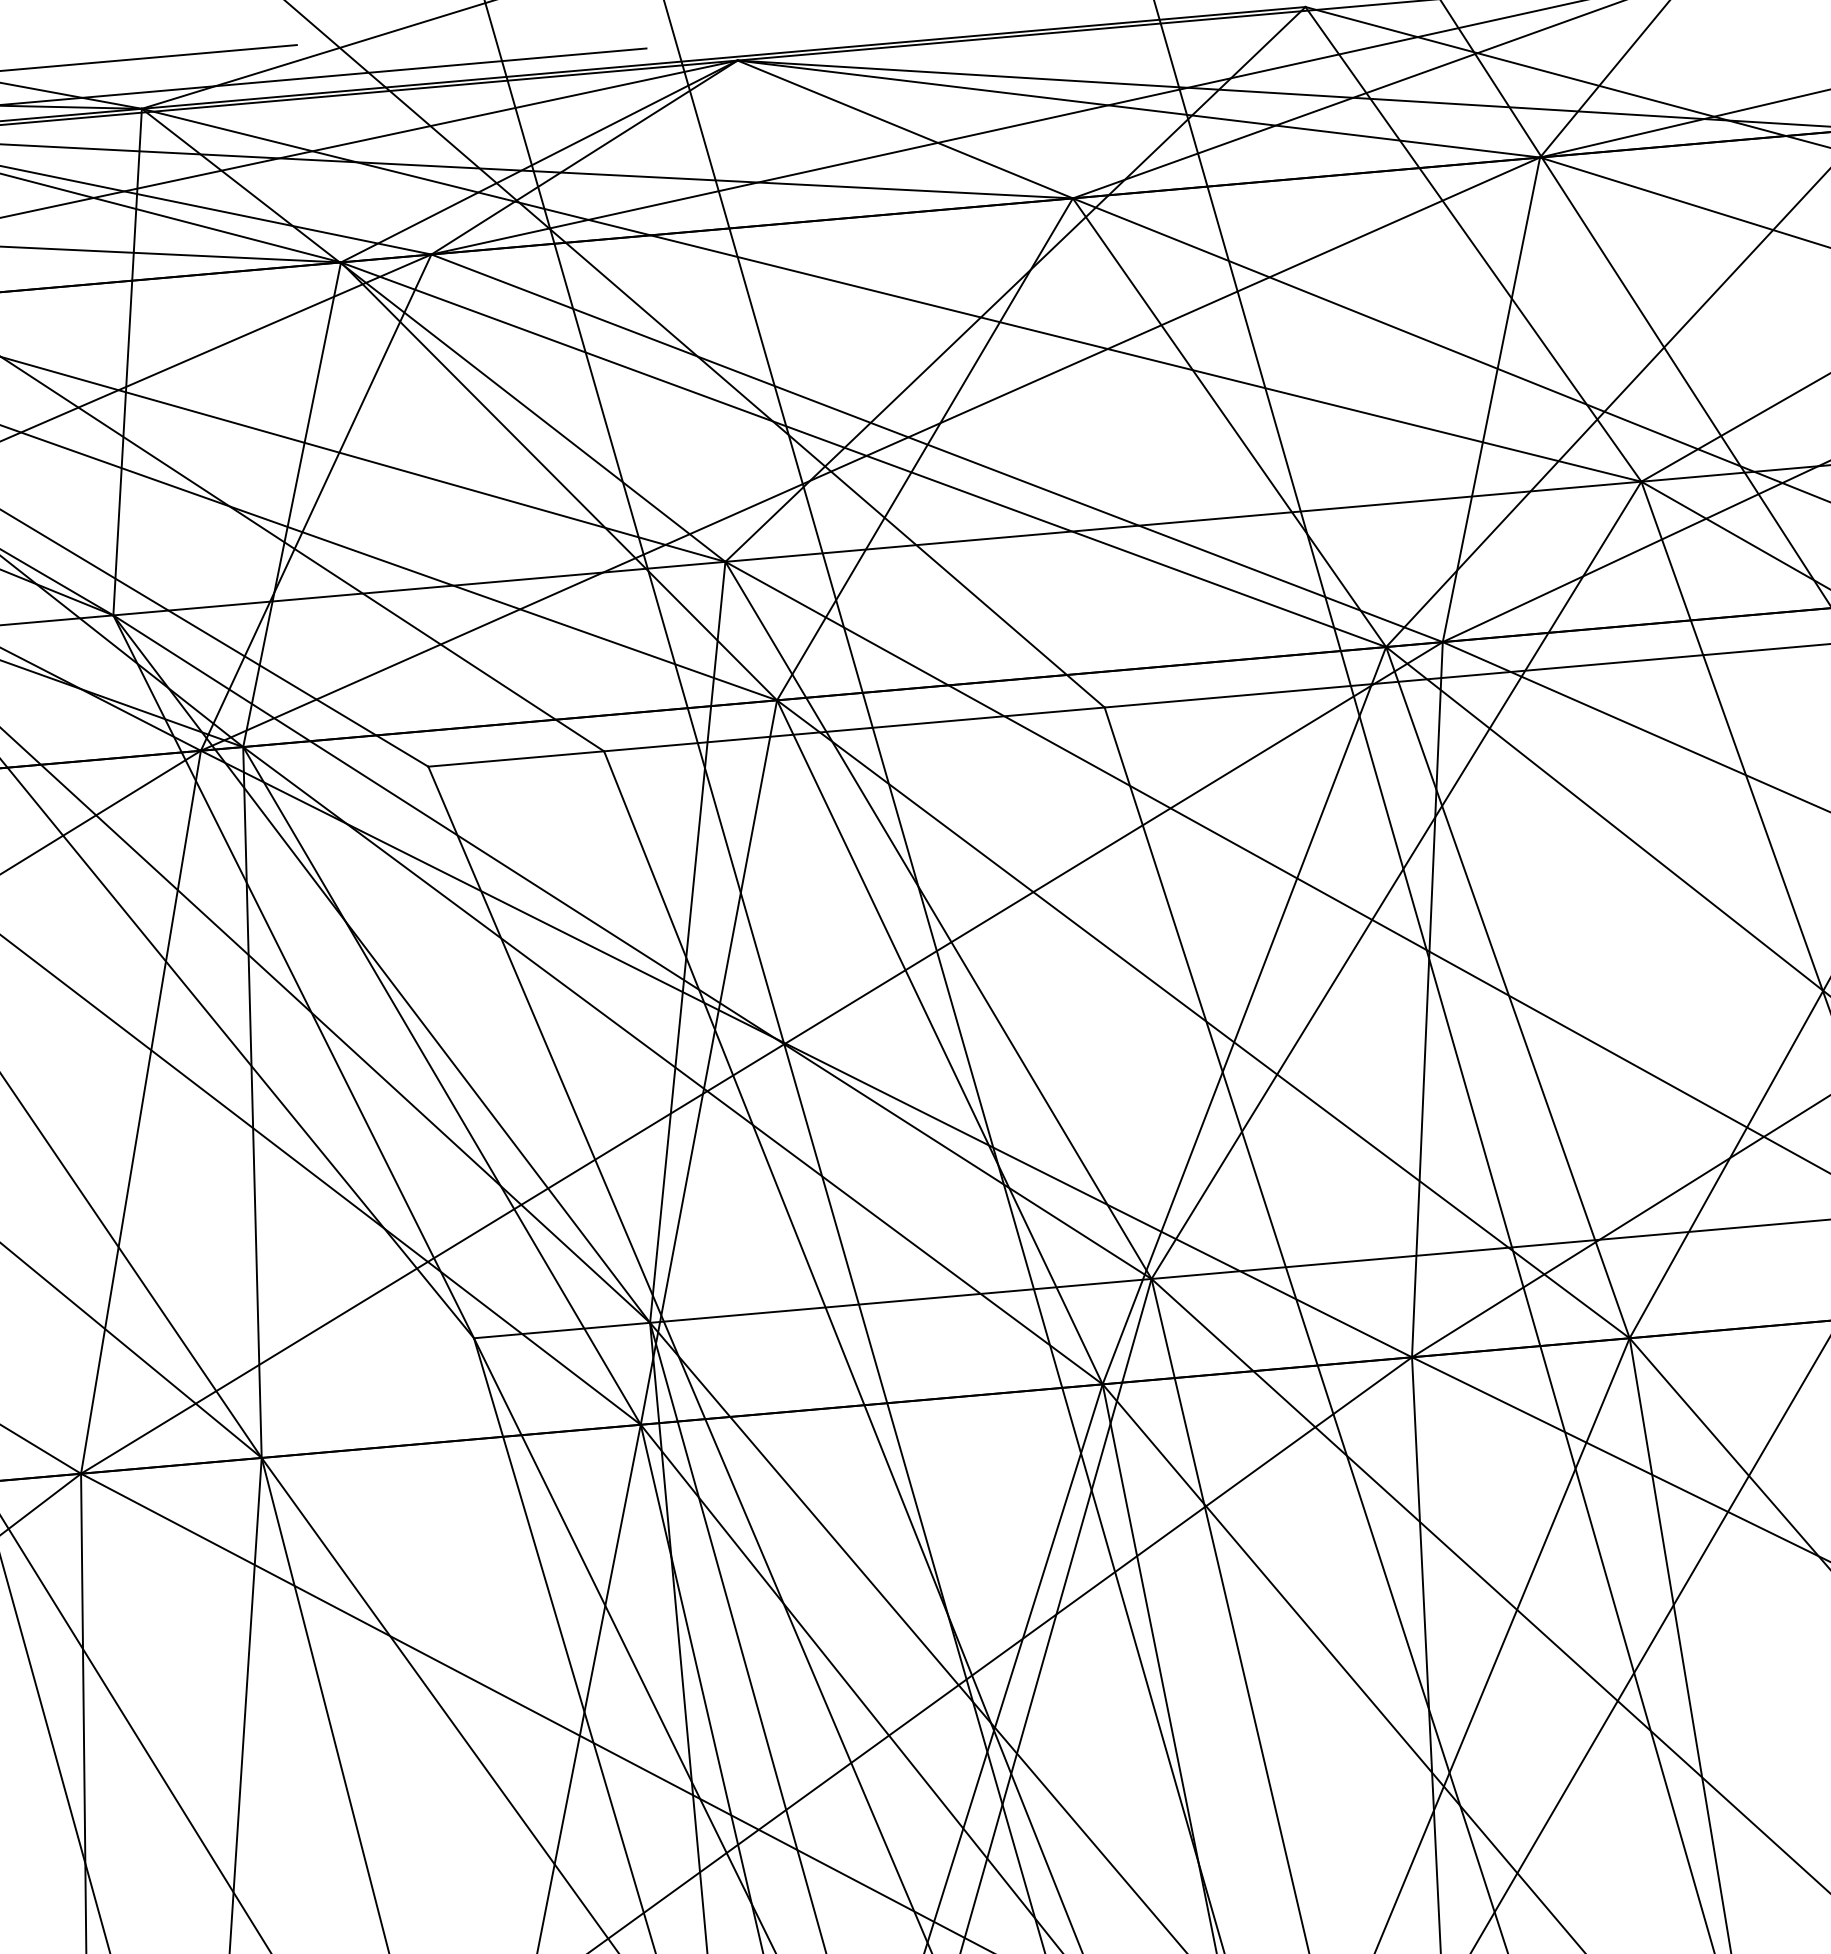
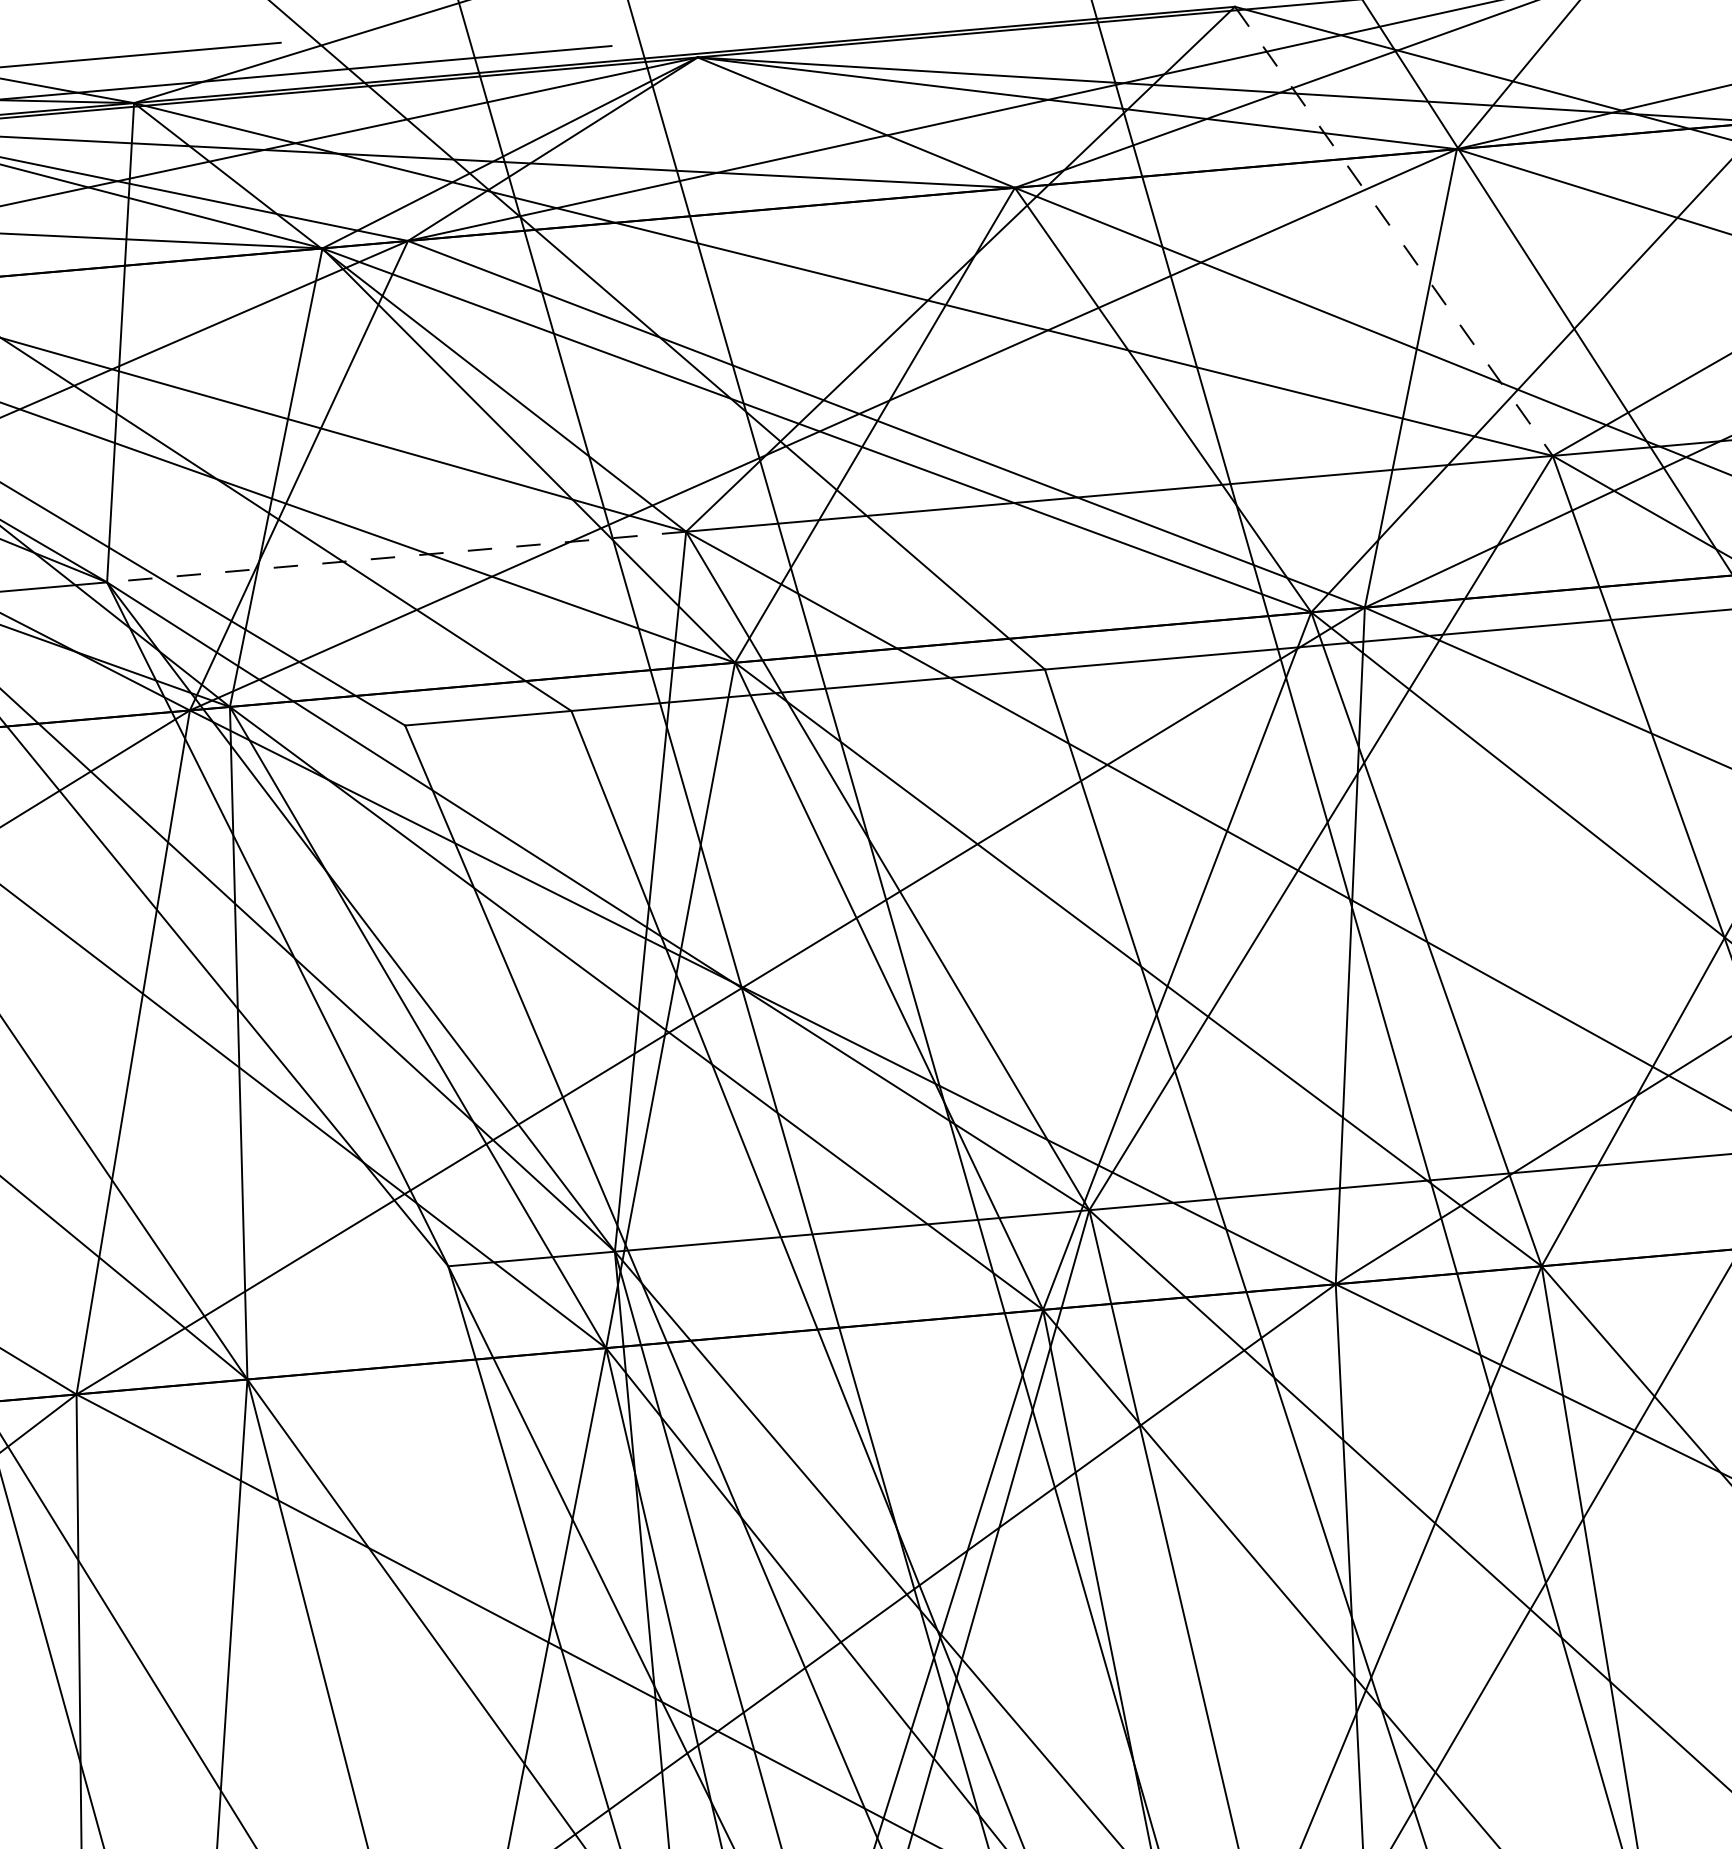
line: (1473, 244) -> (1393, 231), solid -> dashed
line: (418, 588) -> (395, 556), solid -> dashed

